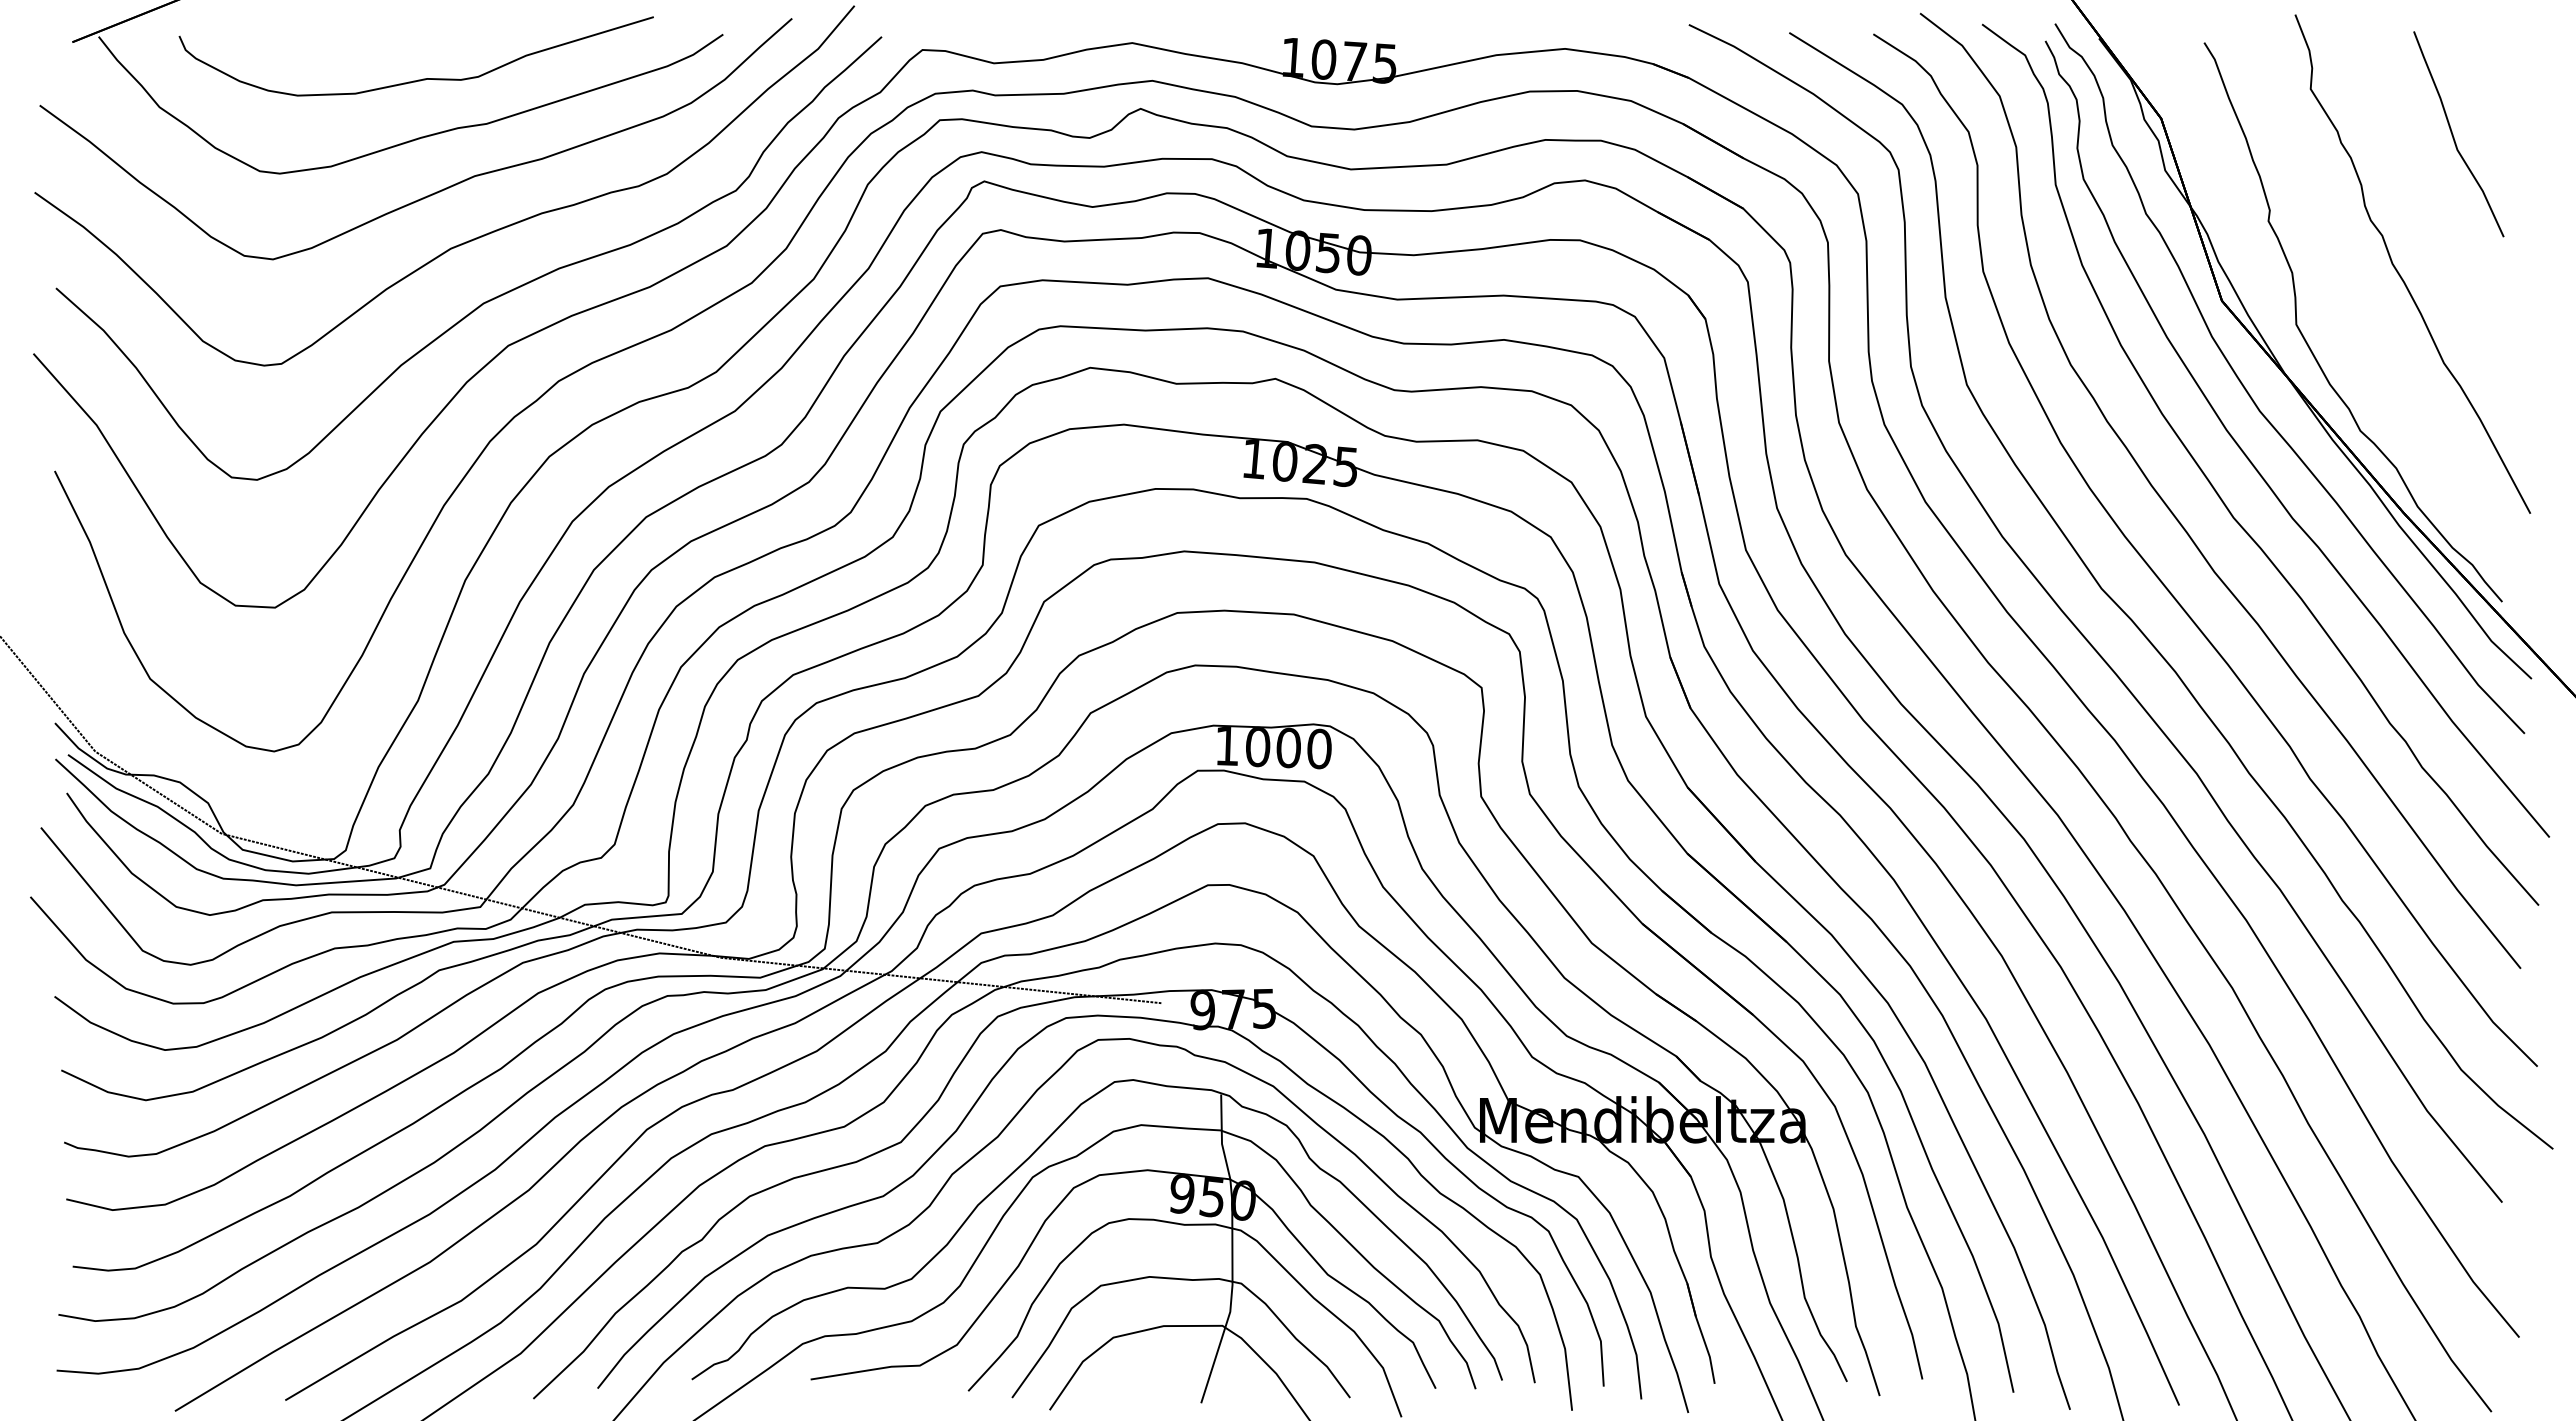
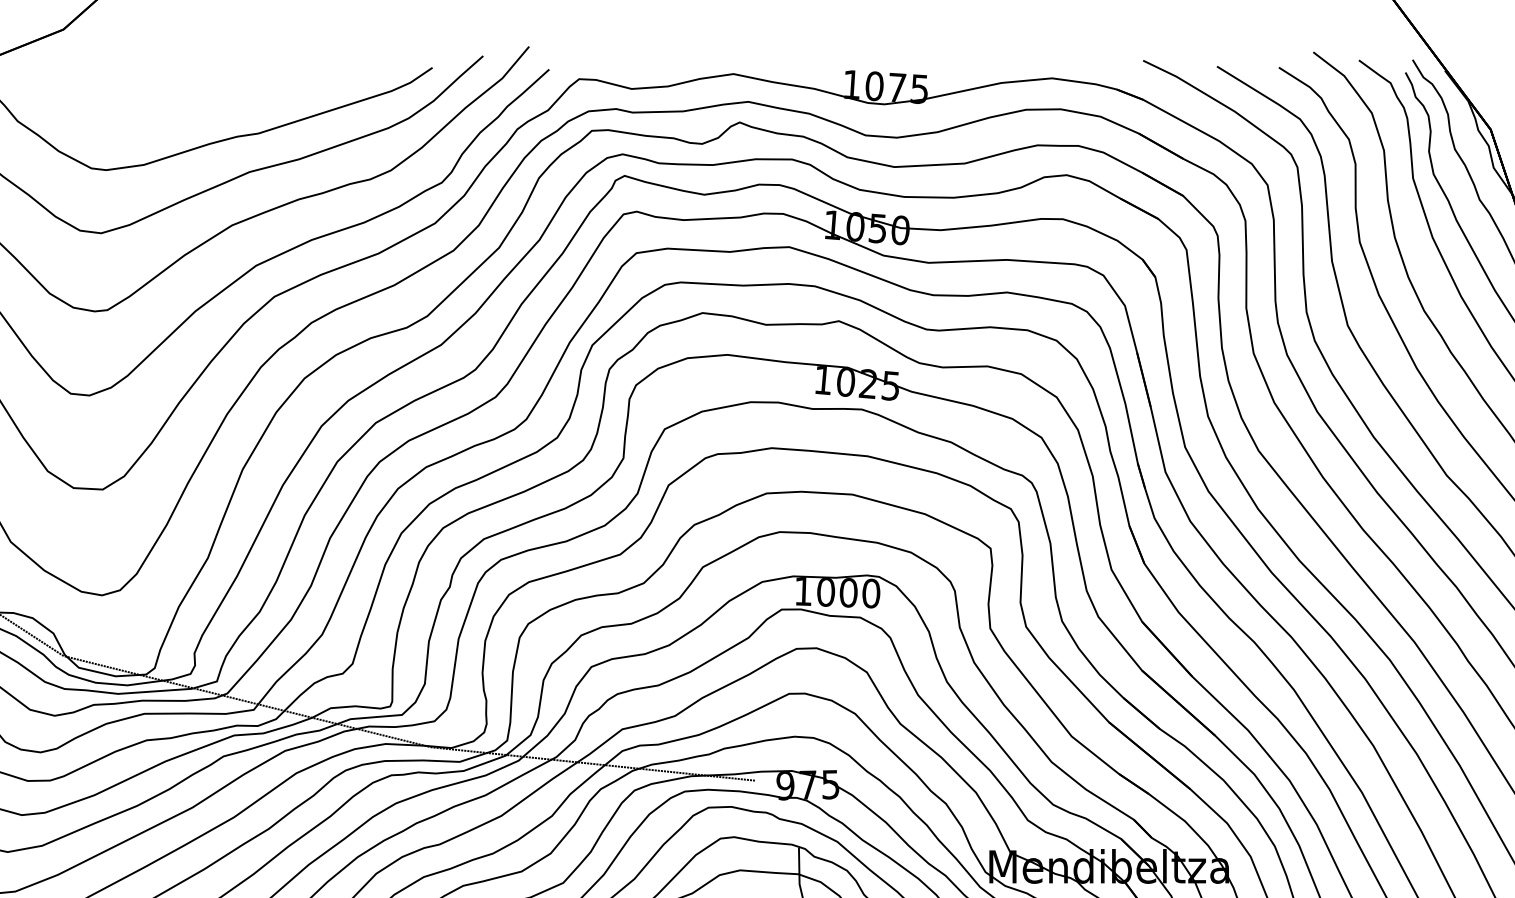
curve: (418, 79) -> (208, 100), removed

